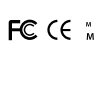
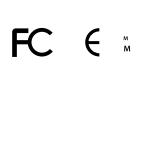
fill: (28, 29) -> (40, 41), removed
fill: (52, 29) -> (74, 41), removed
part: (89, 30) -> (126, 43), size x0.6

